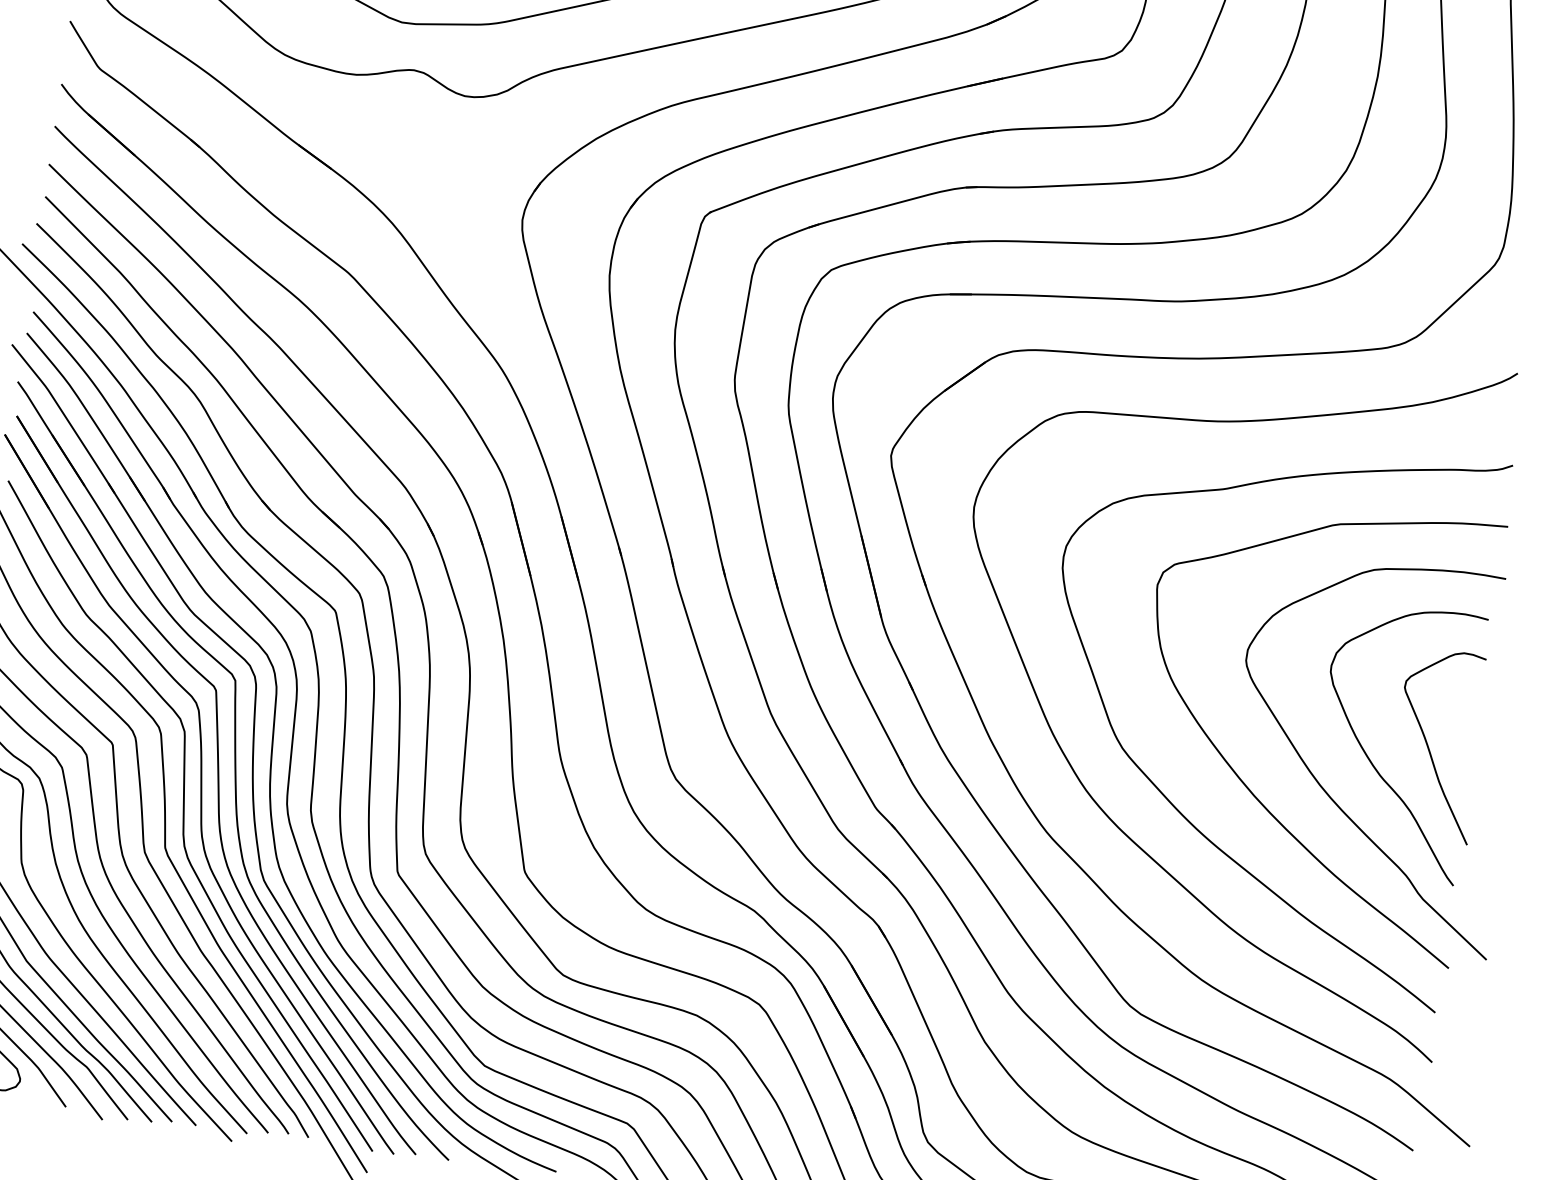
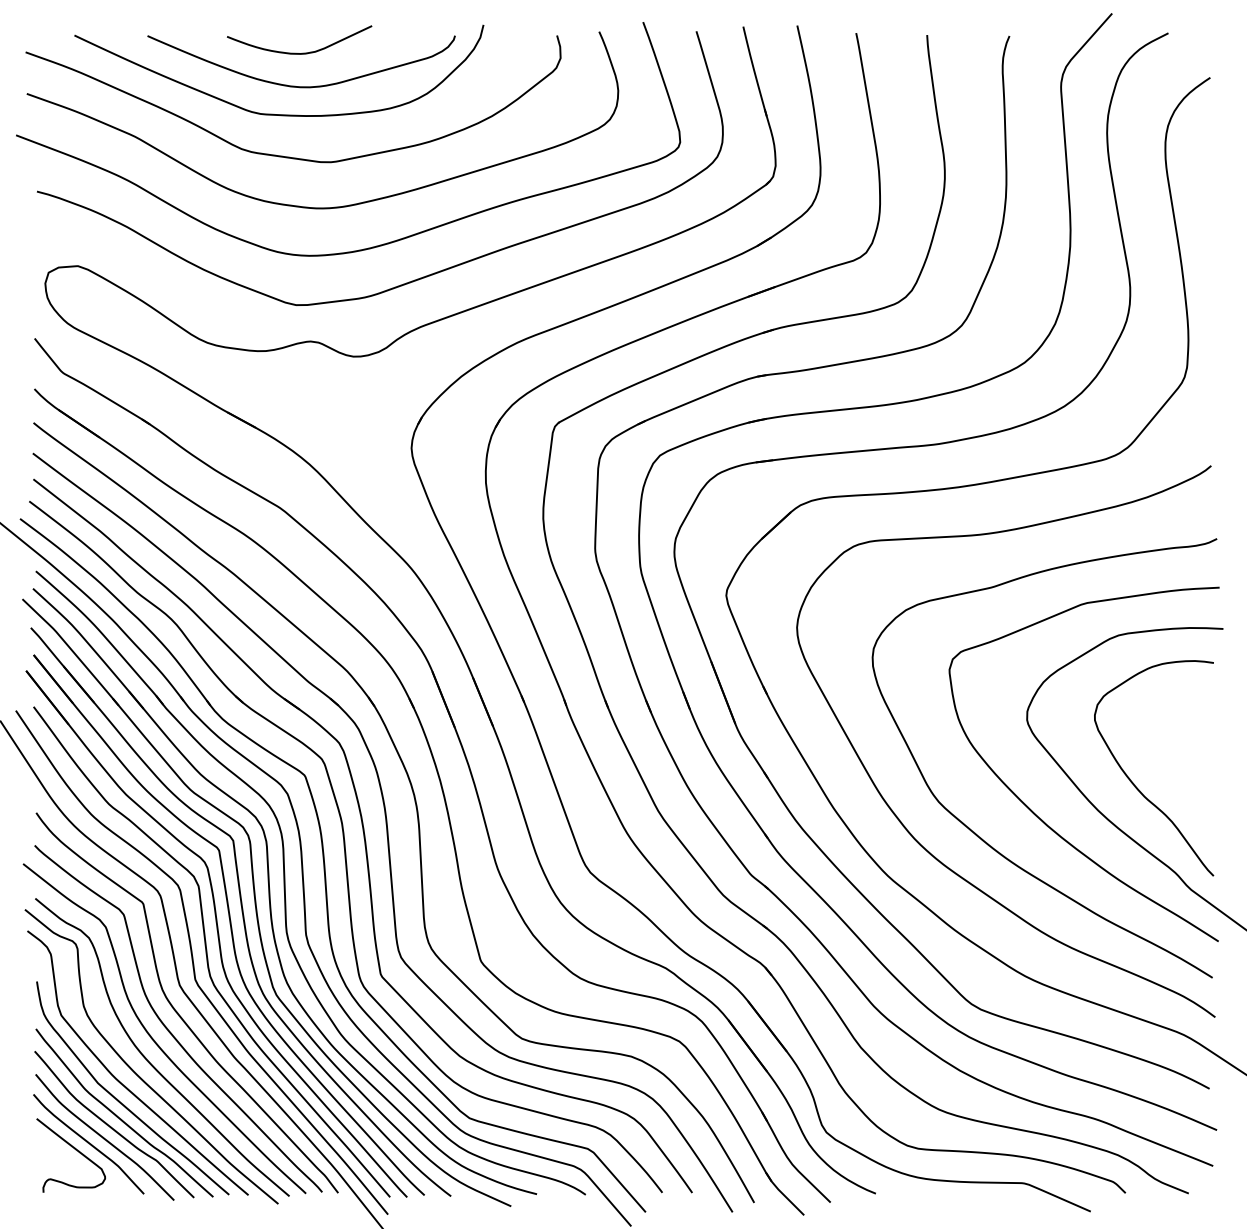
curve: (1429, 747) -> (1180, 769), removed

